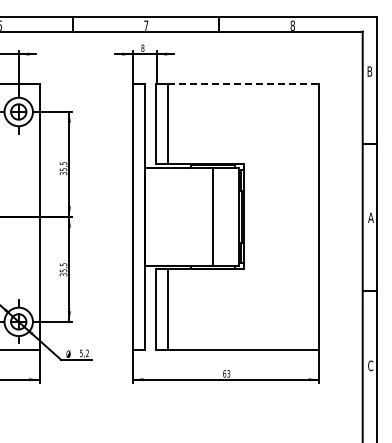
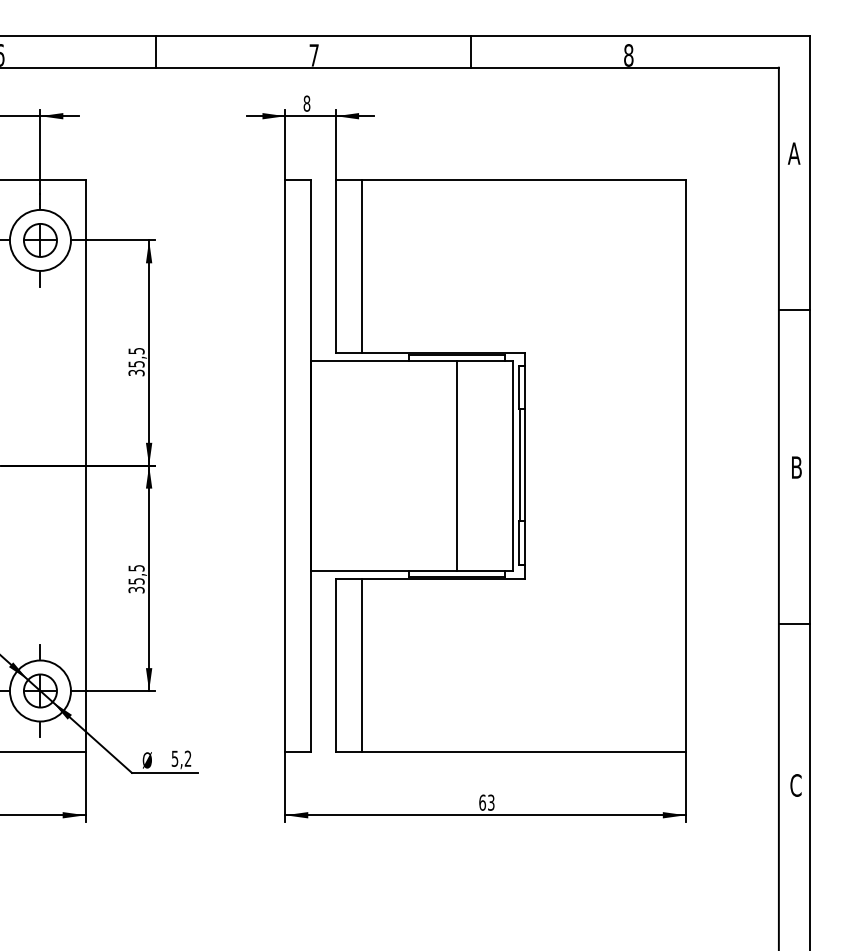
text: (369, 71) -> (793, 153), B -> A
line: (244, 83) -> (525, 179), dashed -> solid
text: (370, 217) -> (795, 466), A -> B

